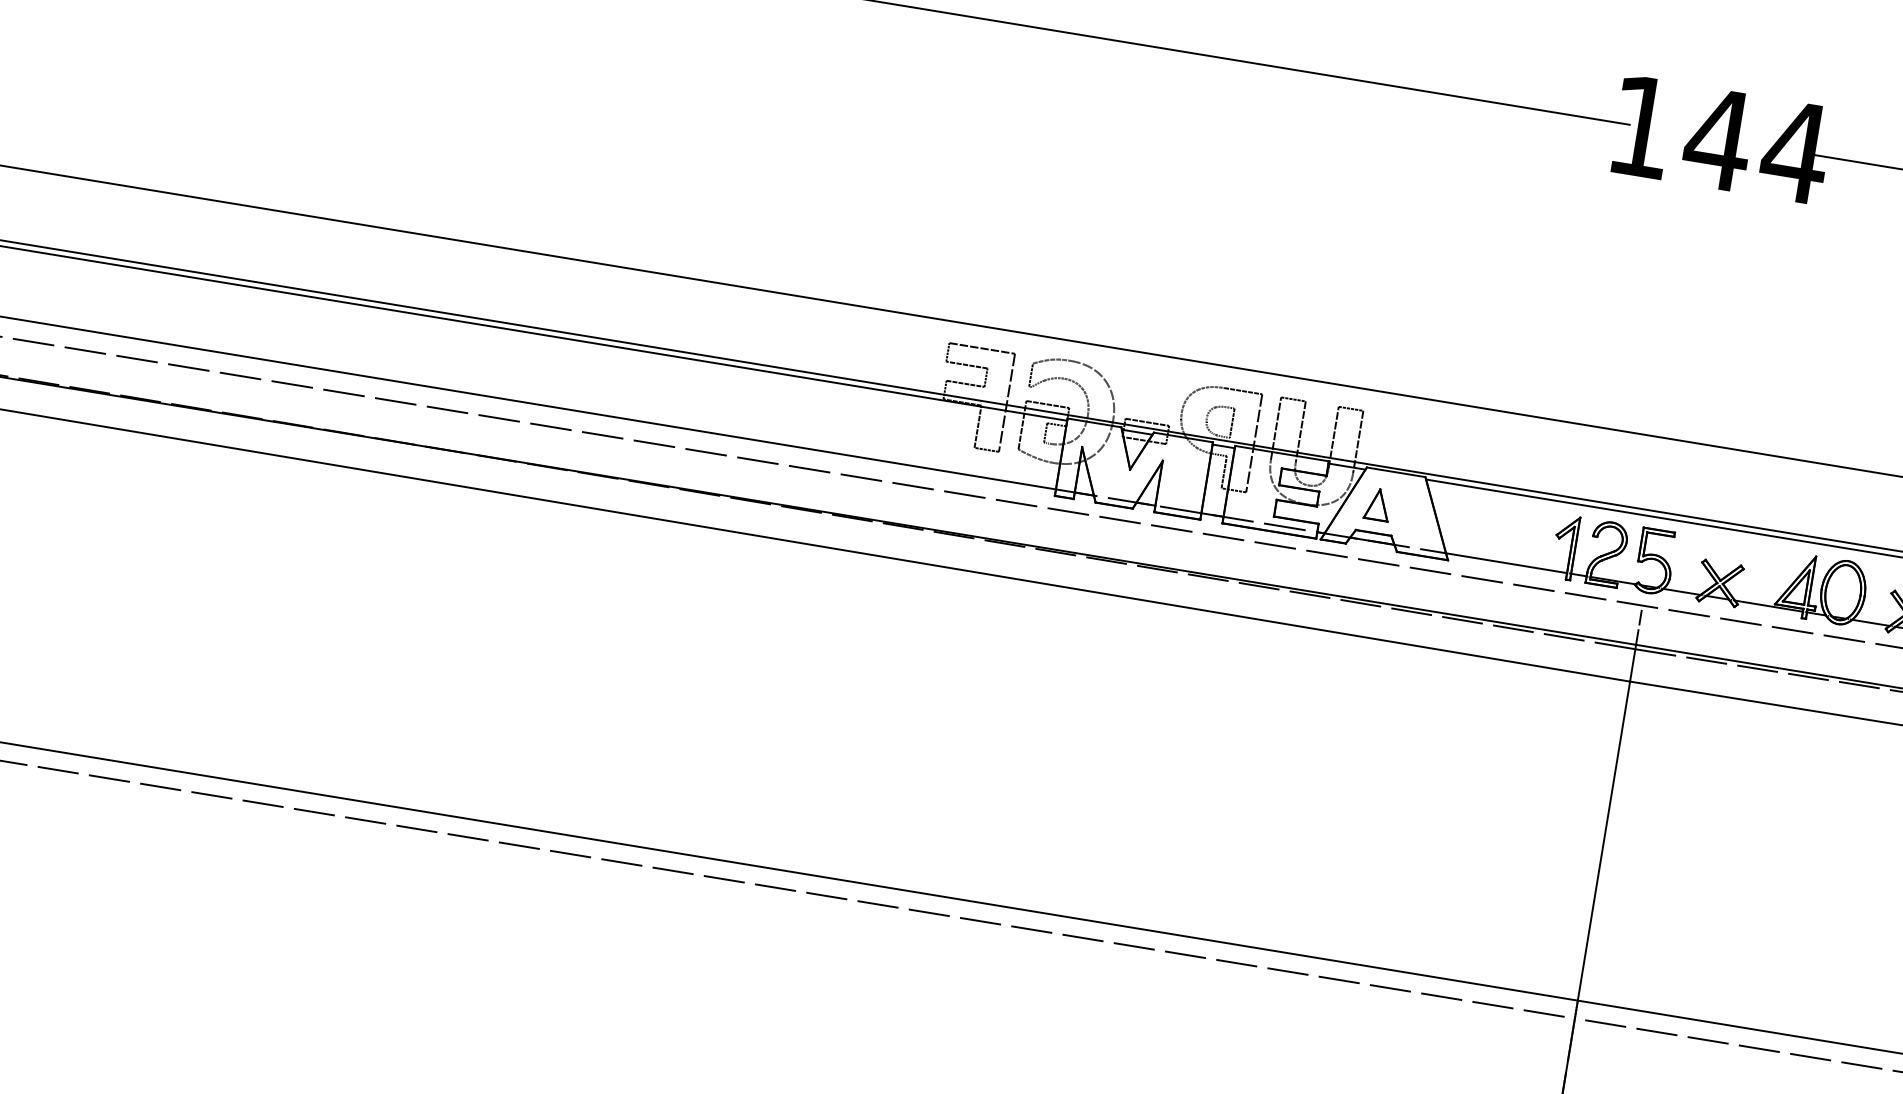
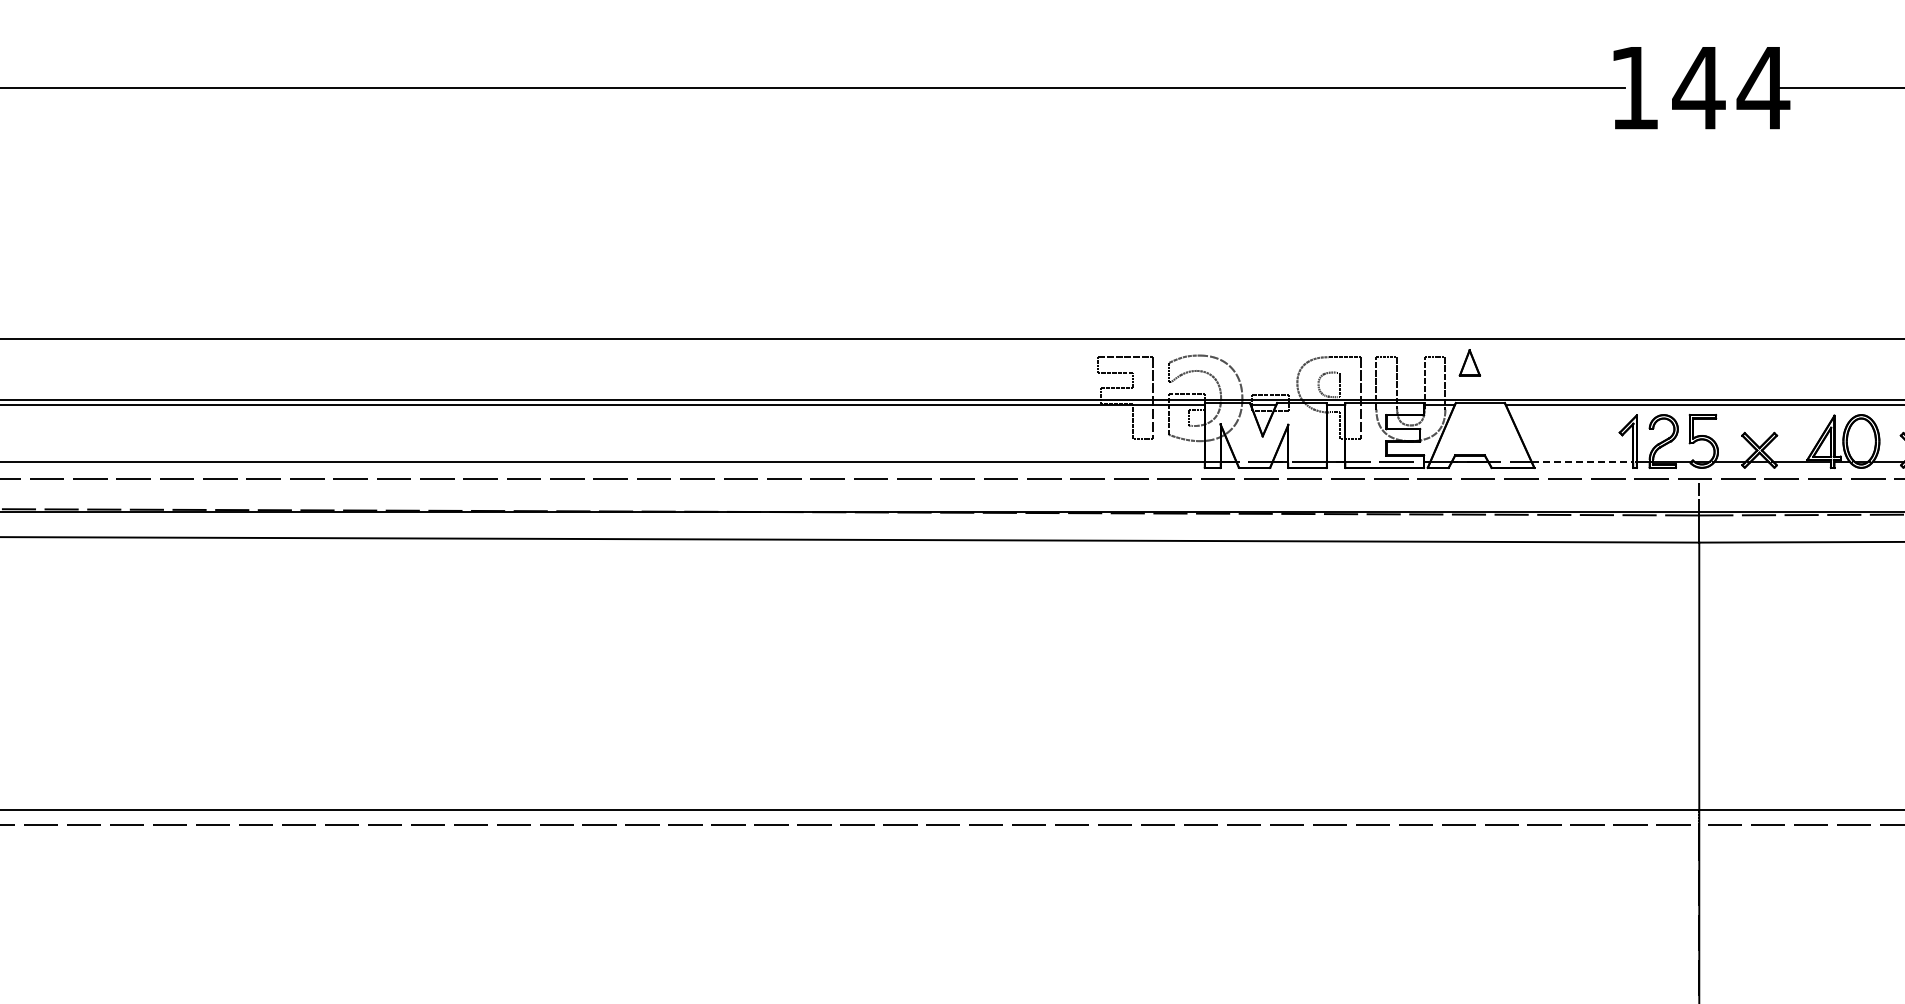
part: (1377, 504) -> (1469, 362), moved
line: (1506, 563) -> (1582, 462), solid -> dashed

